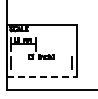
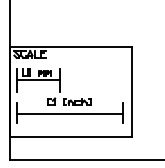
line: (41, 63) -> (69, 113), added
line: (42, 76) -> (71, 136), dashed -> solid

